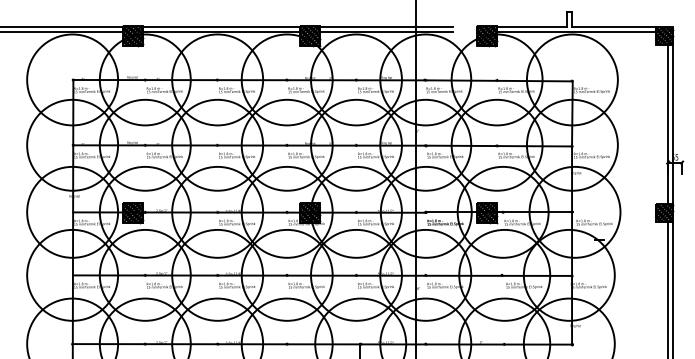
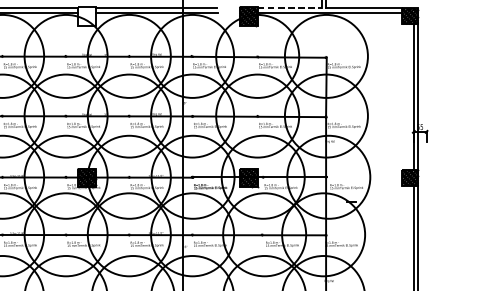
line: (532, 27) -> (290, 8), solid -> dashed
hatch: (310, 35) -> (87, 15), removed

